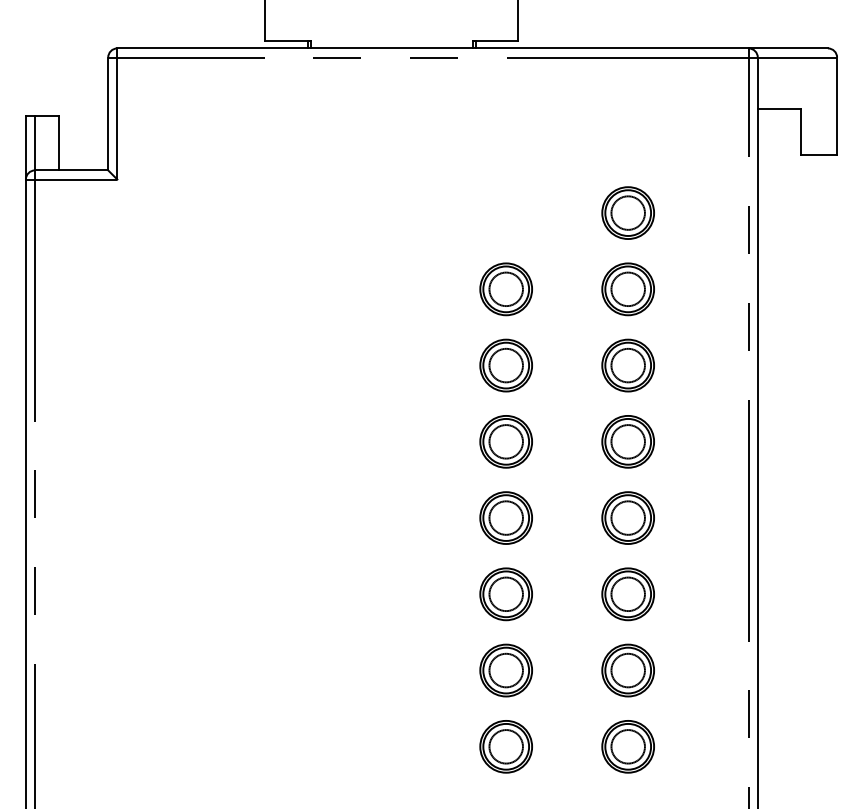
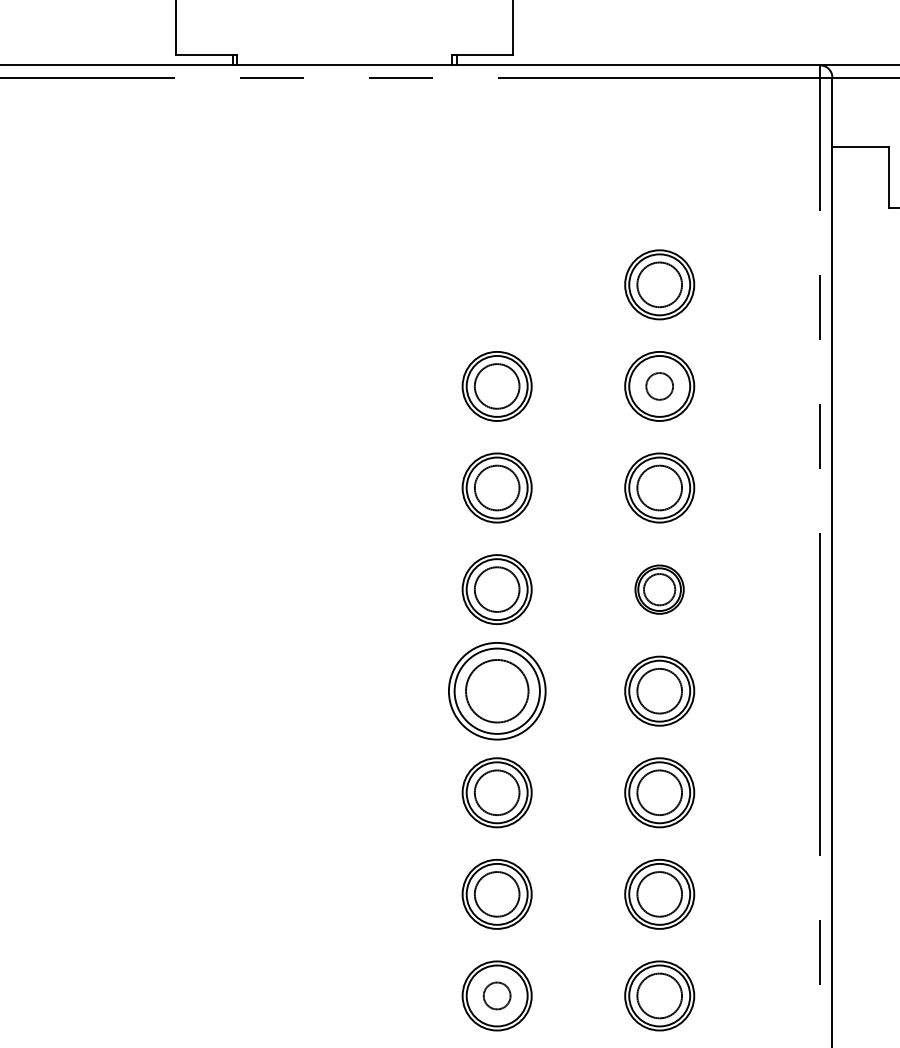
circle: (627, 289) -> (658, 386), size x0.6
part: (627, 441) -> (658, 589), size x0.7
part: (505, 517) -> (496, 690), size x1.4
circle: (505, 746) -> (496, 995), size x0.6

